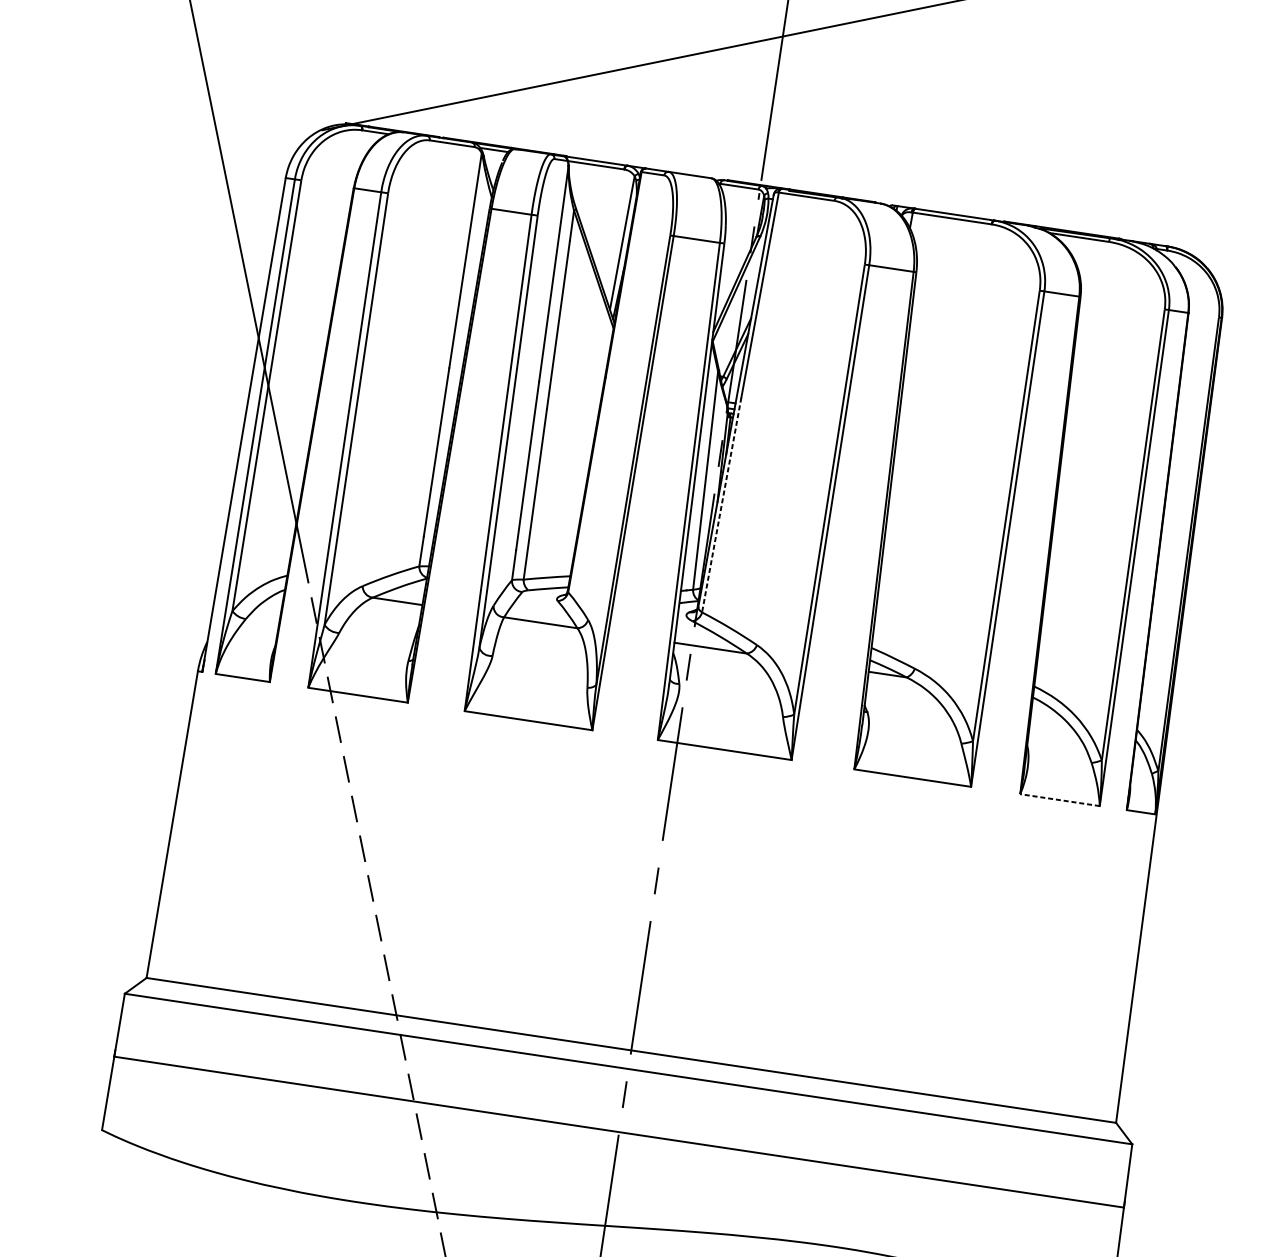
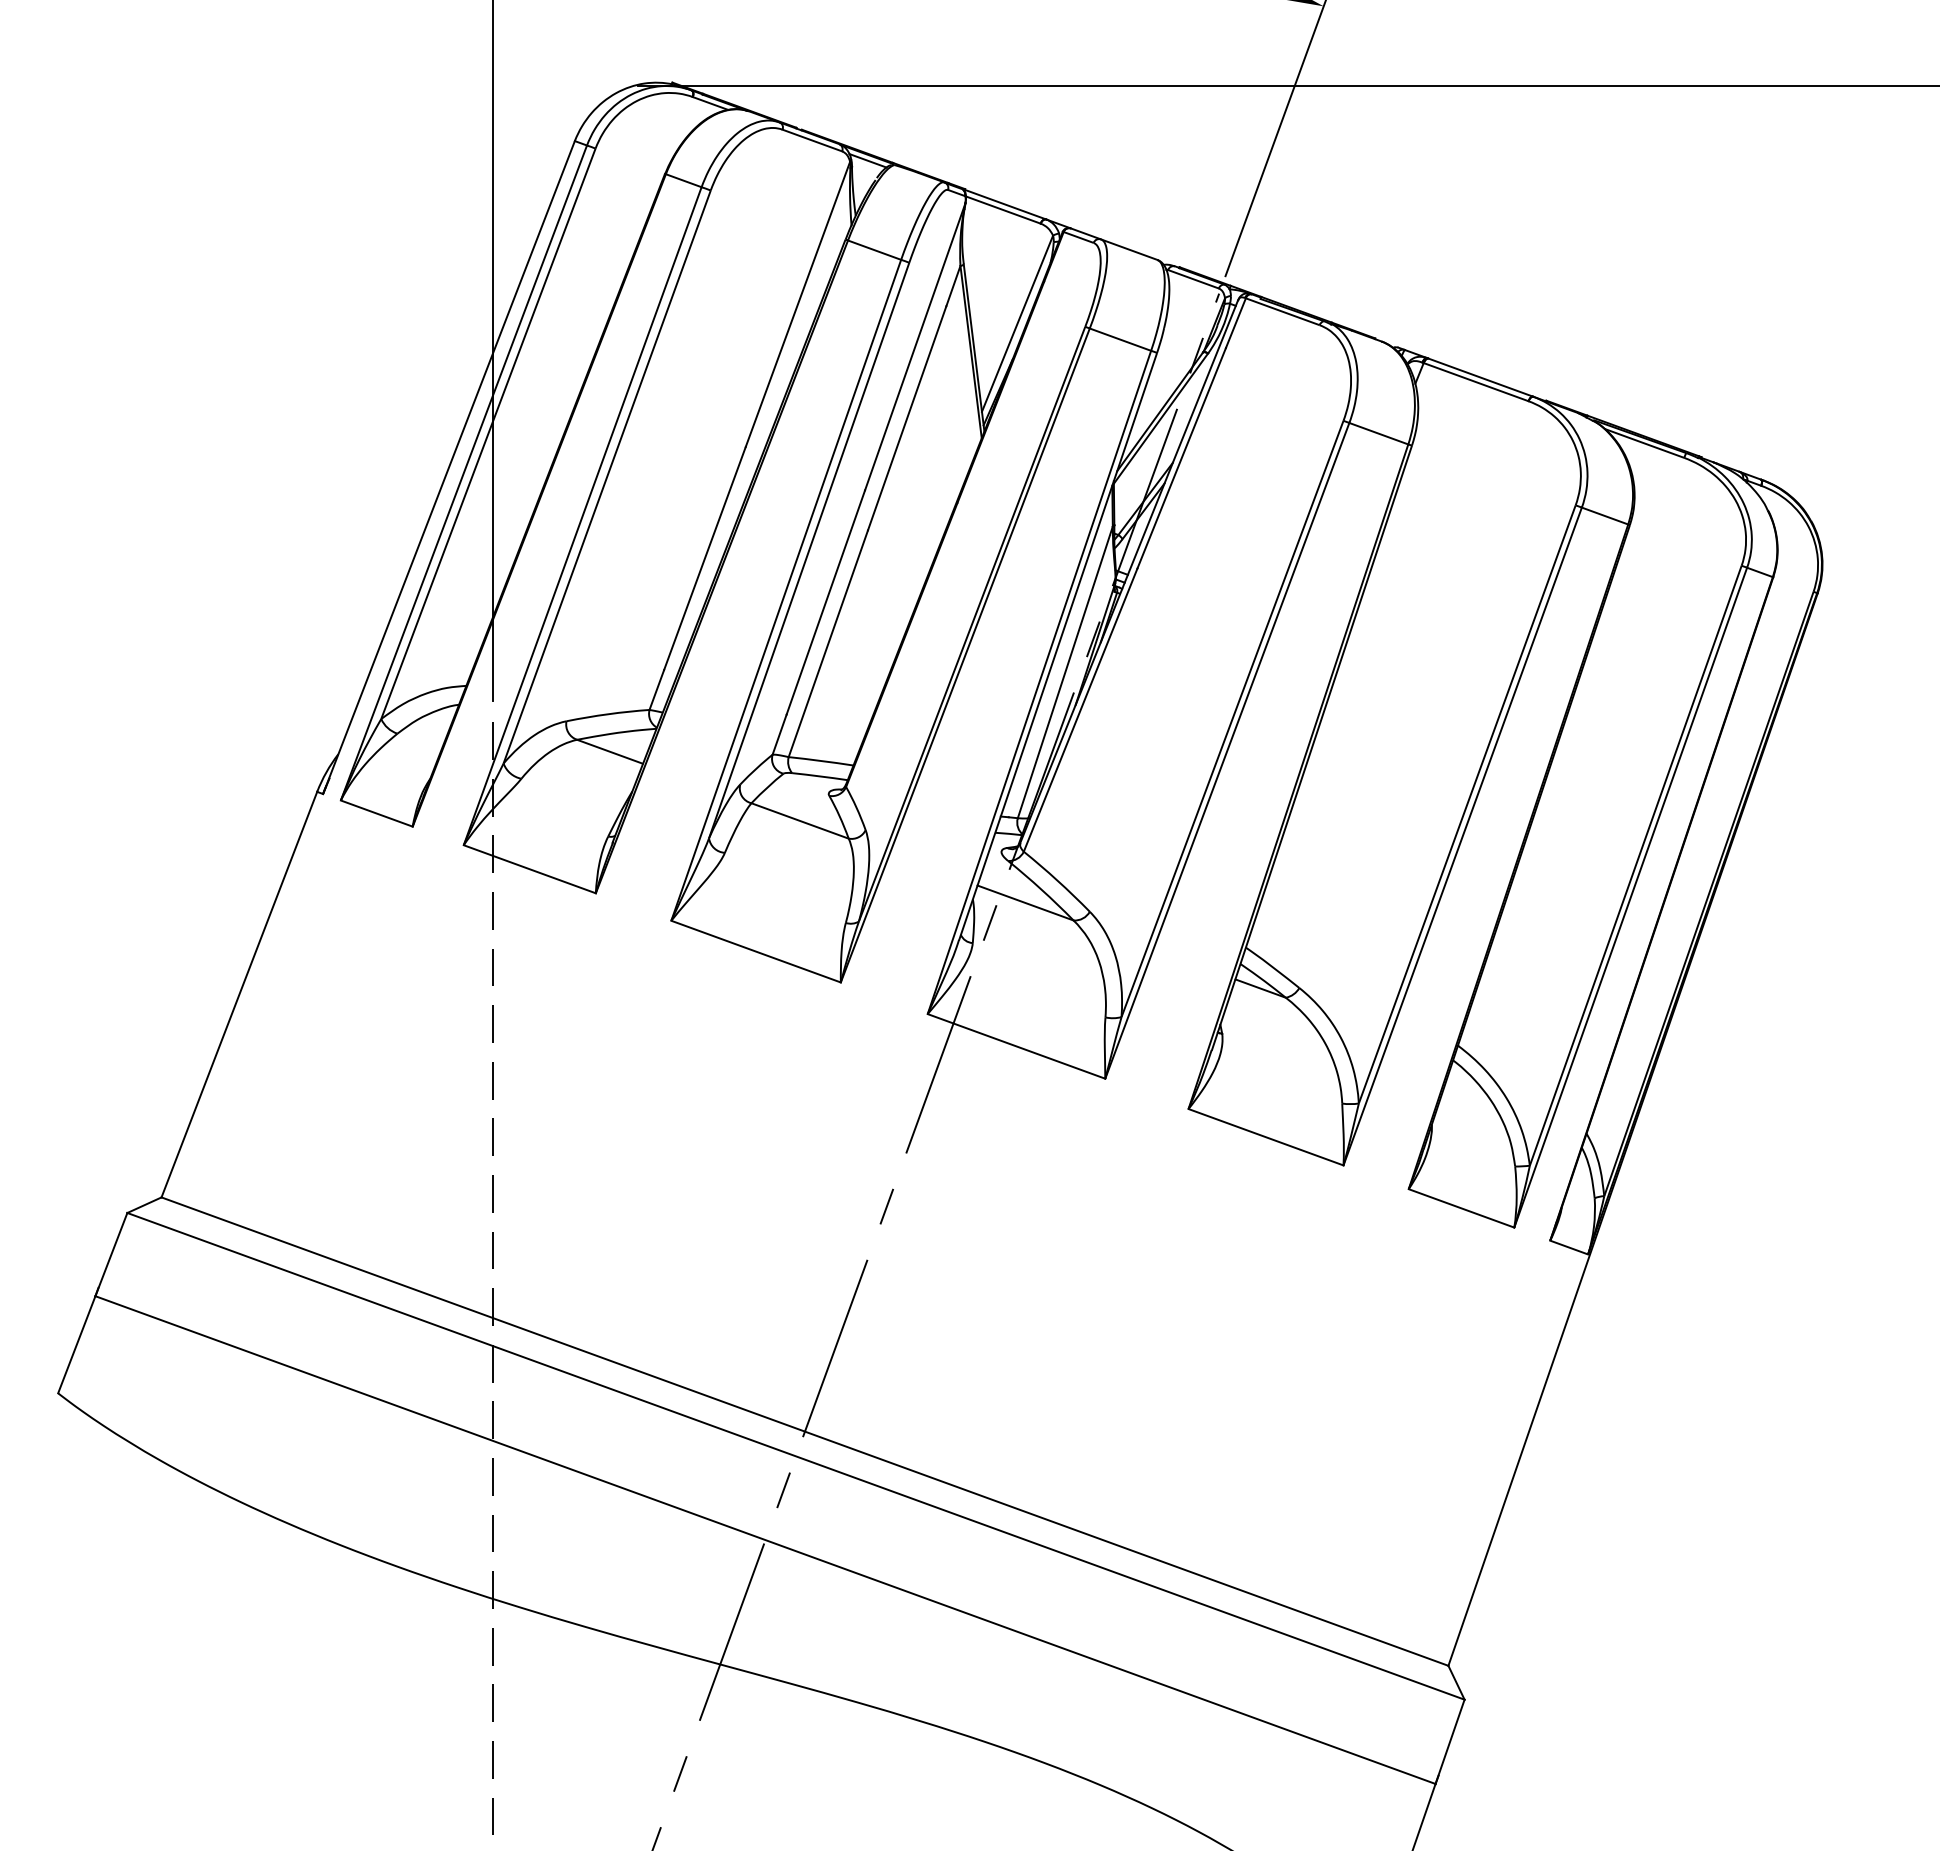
line: (721, 505) -> (1080, 710), dashed -> solid
line: (1060, 800) -> (1461, 1208), dashed -> solid

